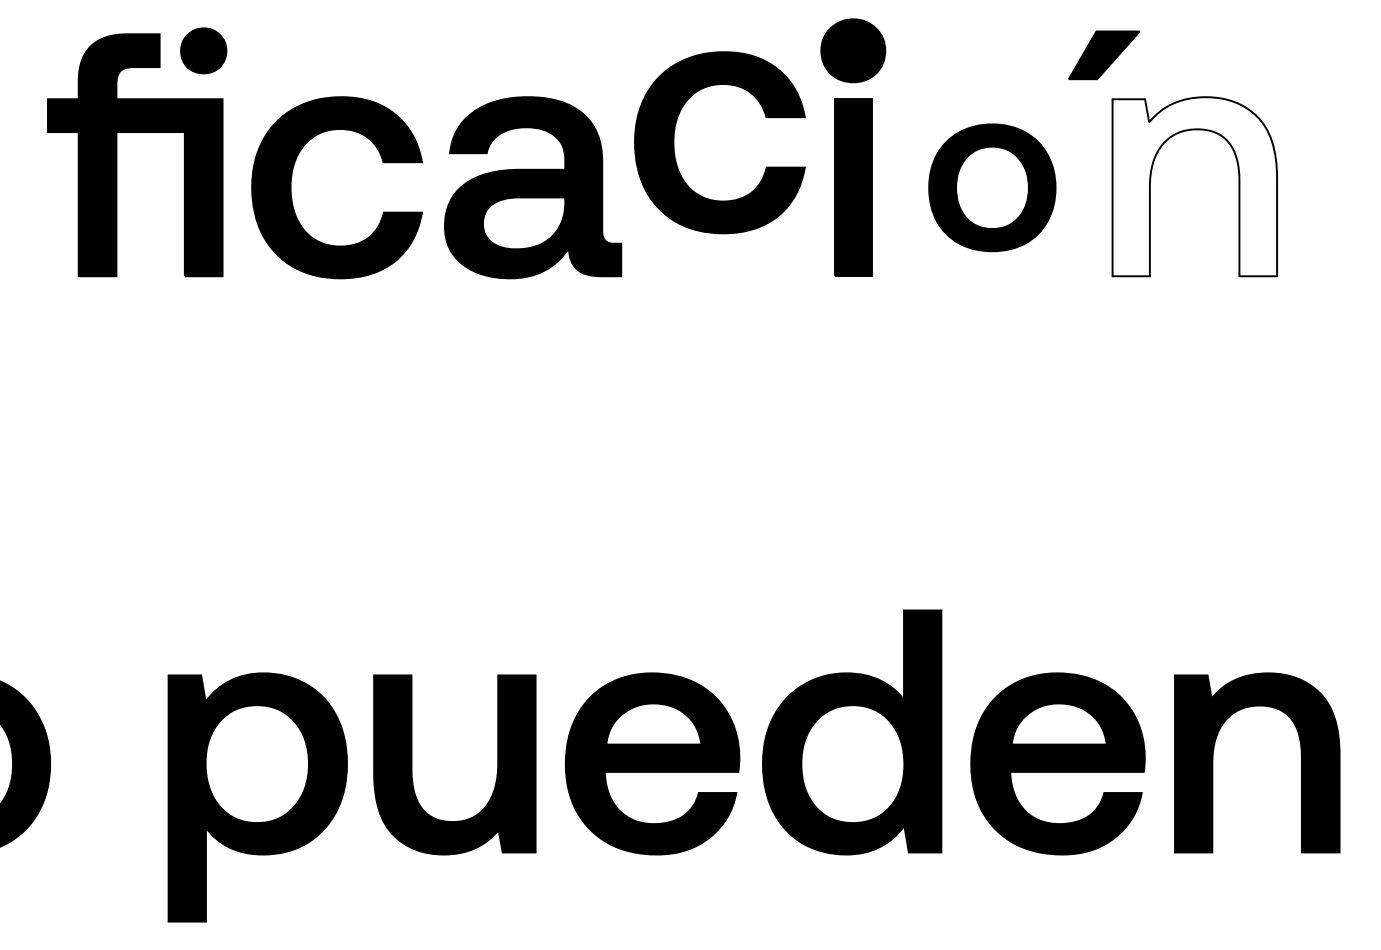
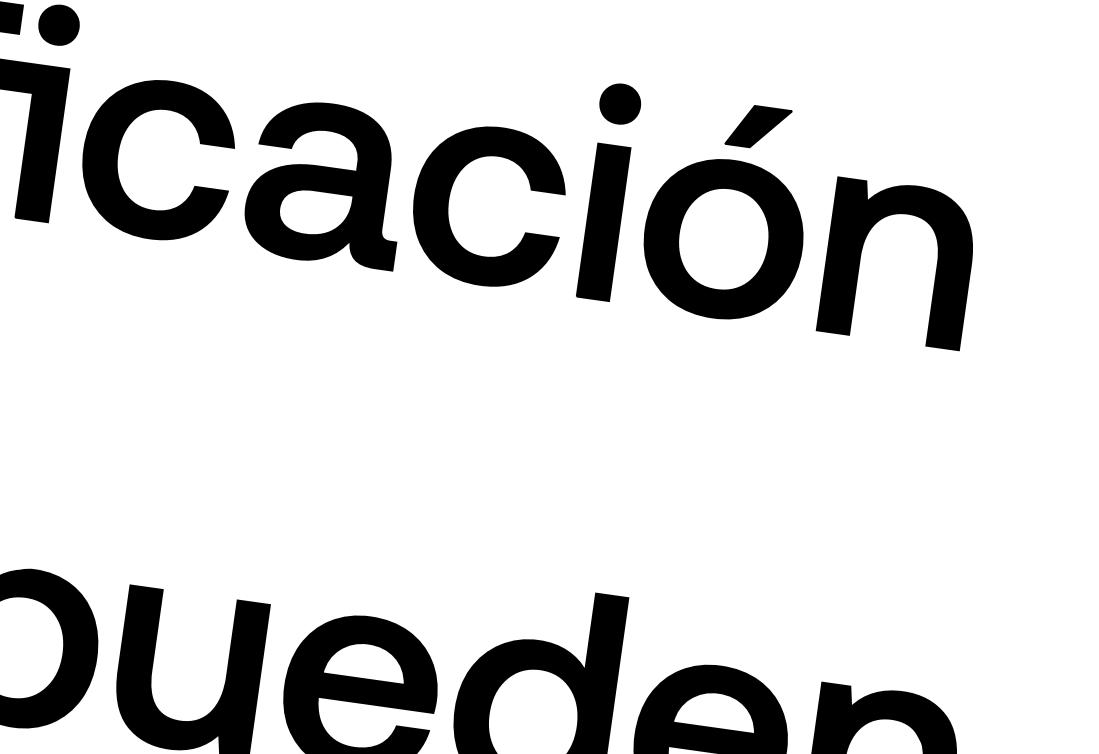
part: (853, 50) -> (620, 103), size x0.71
part: (1104, 55) -> (758, 127), moved
part: (674, 142) -> (449, 200), moved
fill: (1194, 186) -> (898, 262), added
part: (992, 187) -> (723, 239), size x1.43

